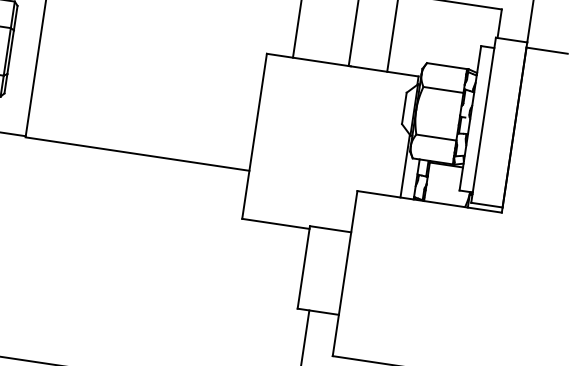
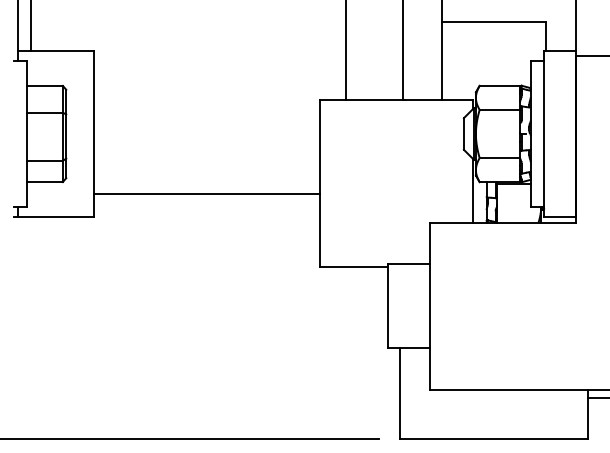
line: (137, 153) -> (206, 193), moved

